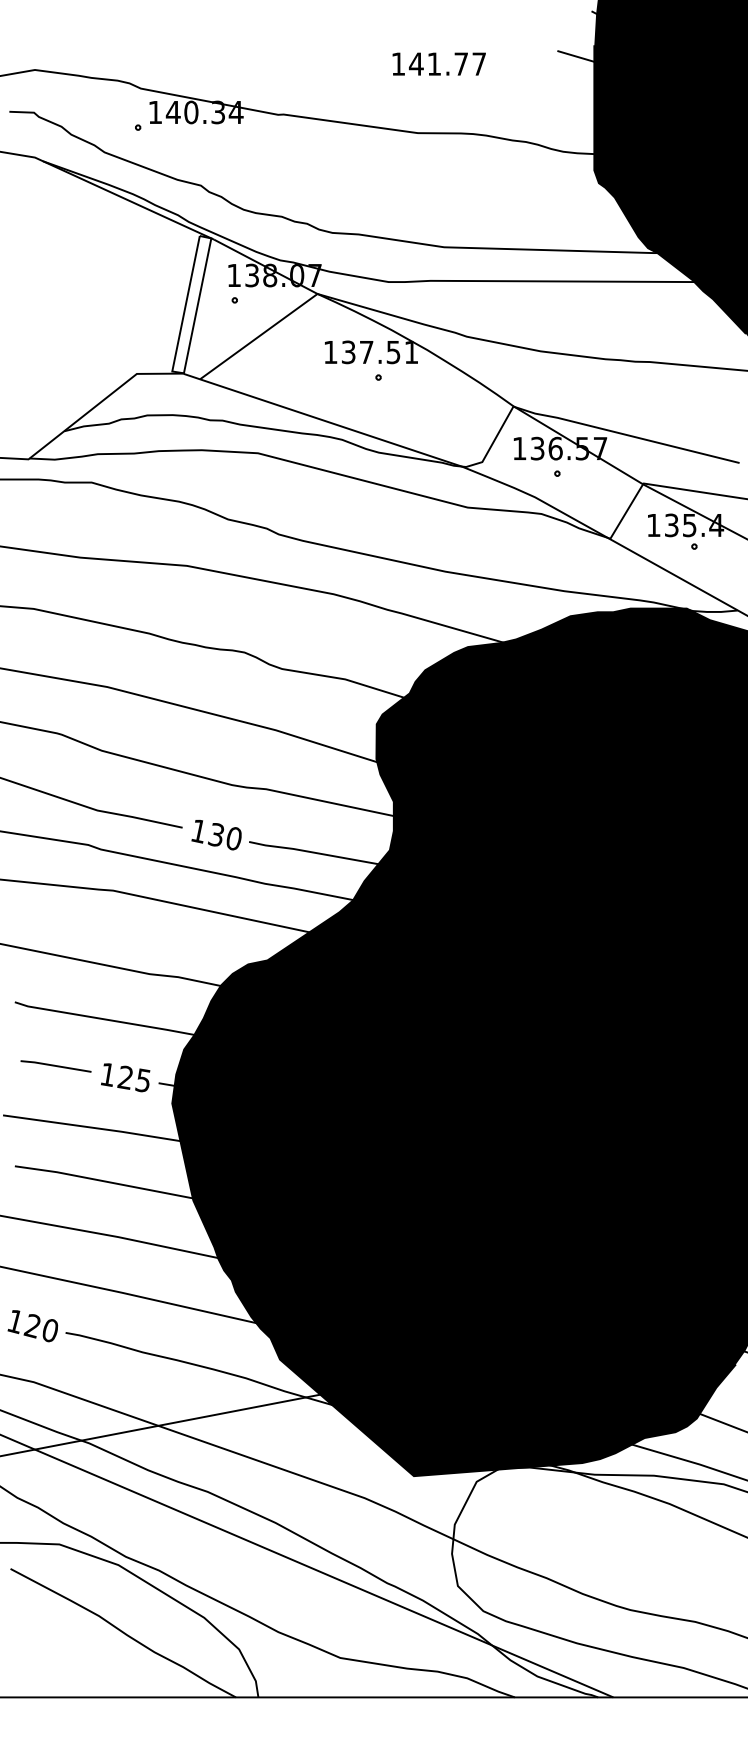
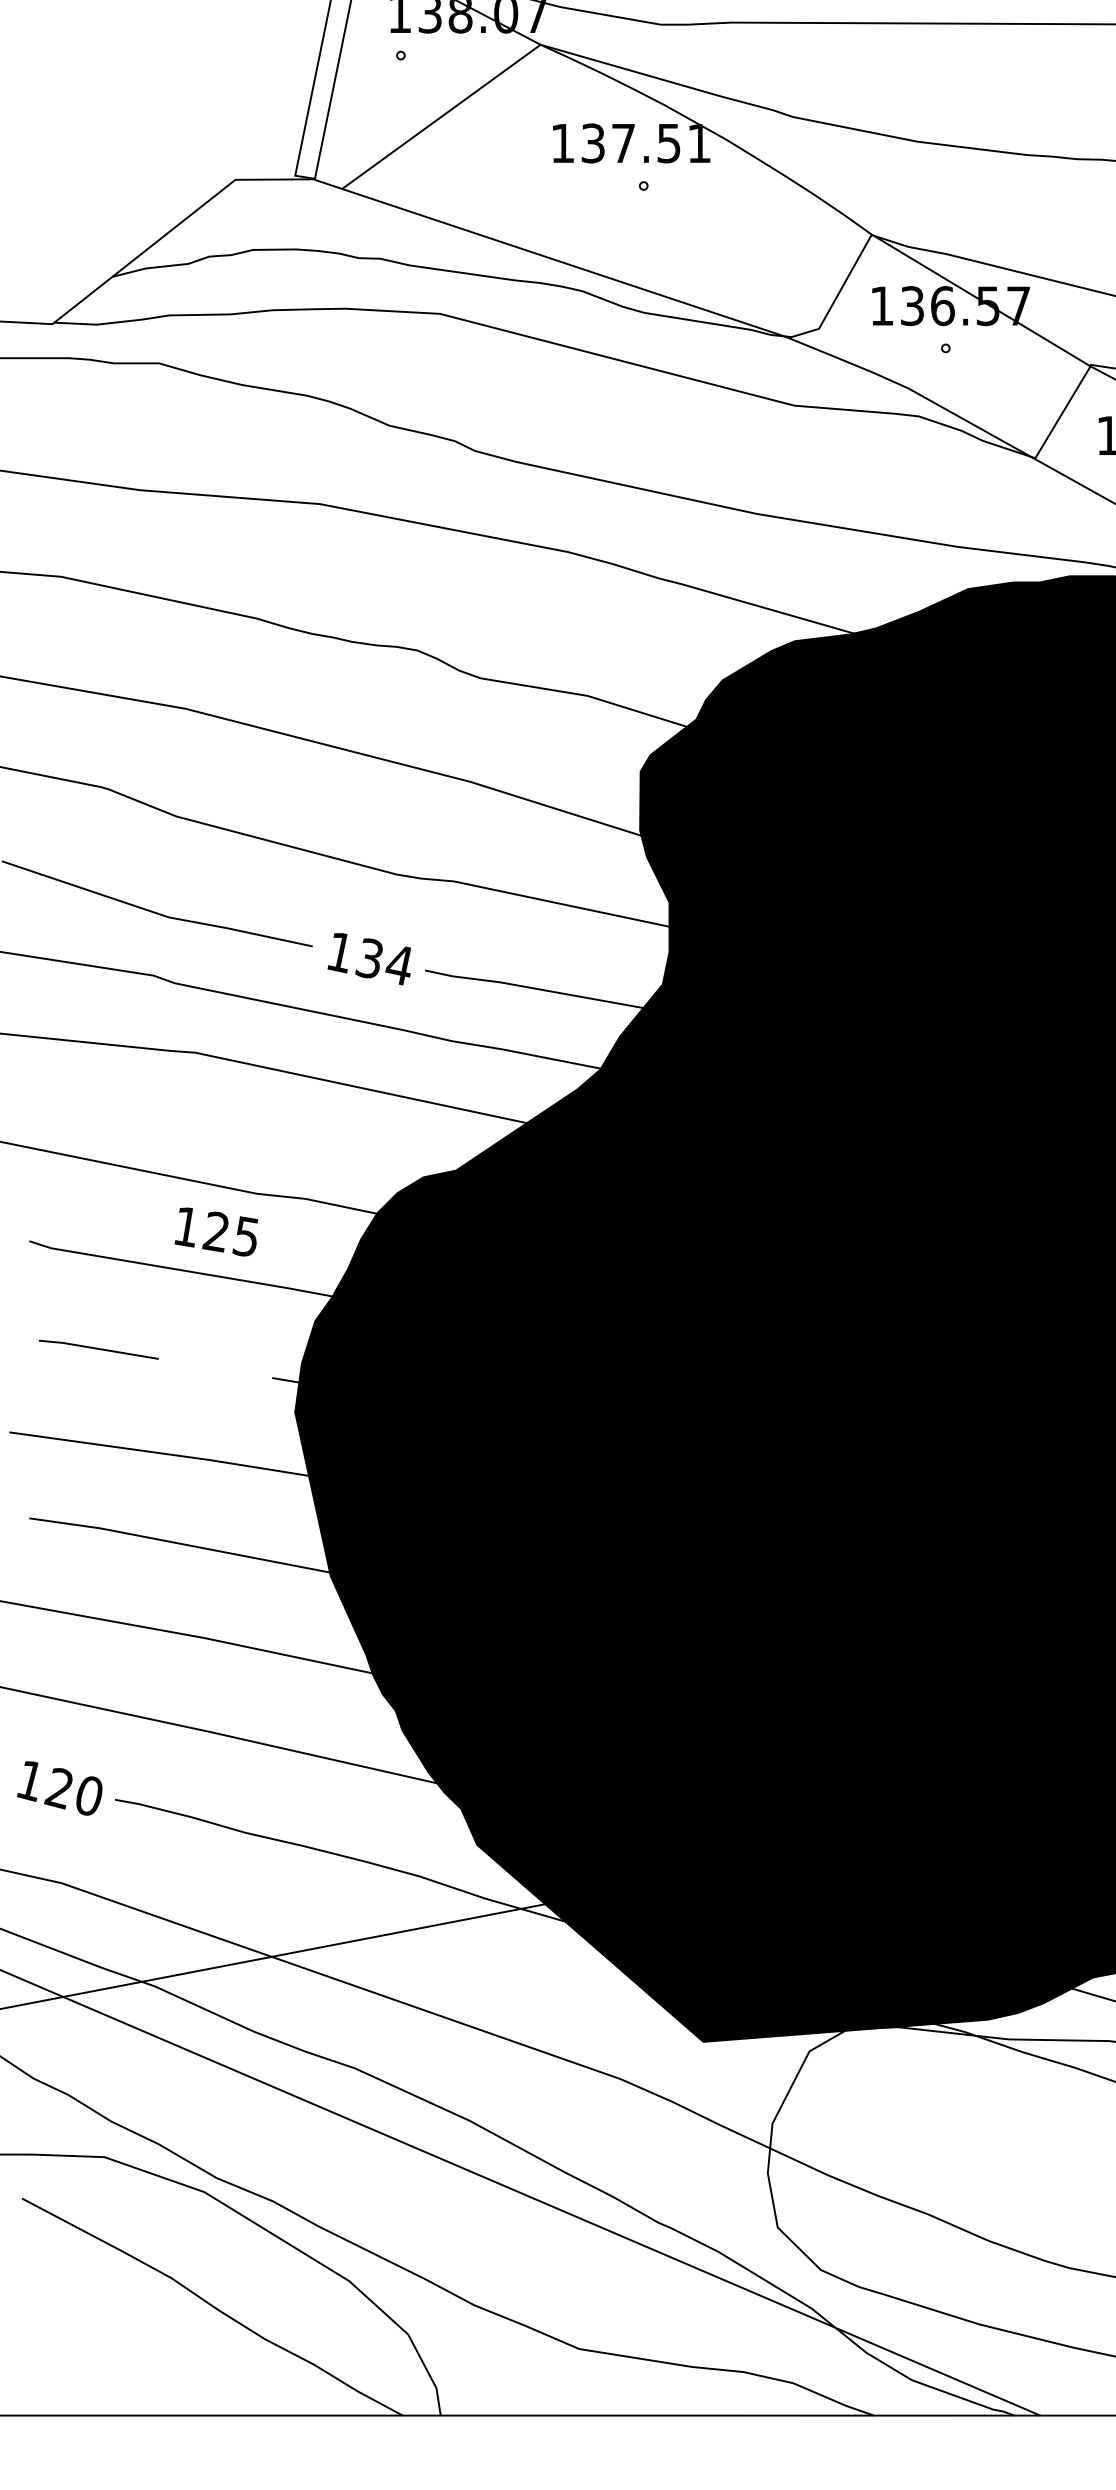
text: (233, 838) -> (398, 964), 130 -> 134
text: (125, 1077) -> (216, 1231), moved

